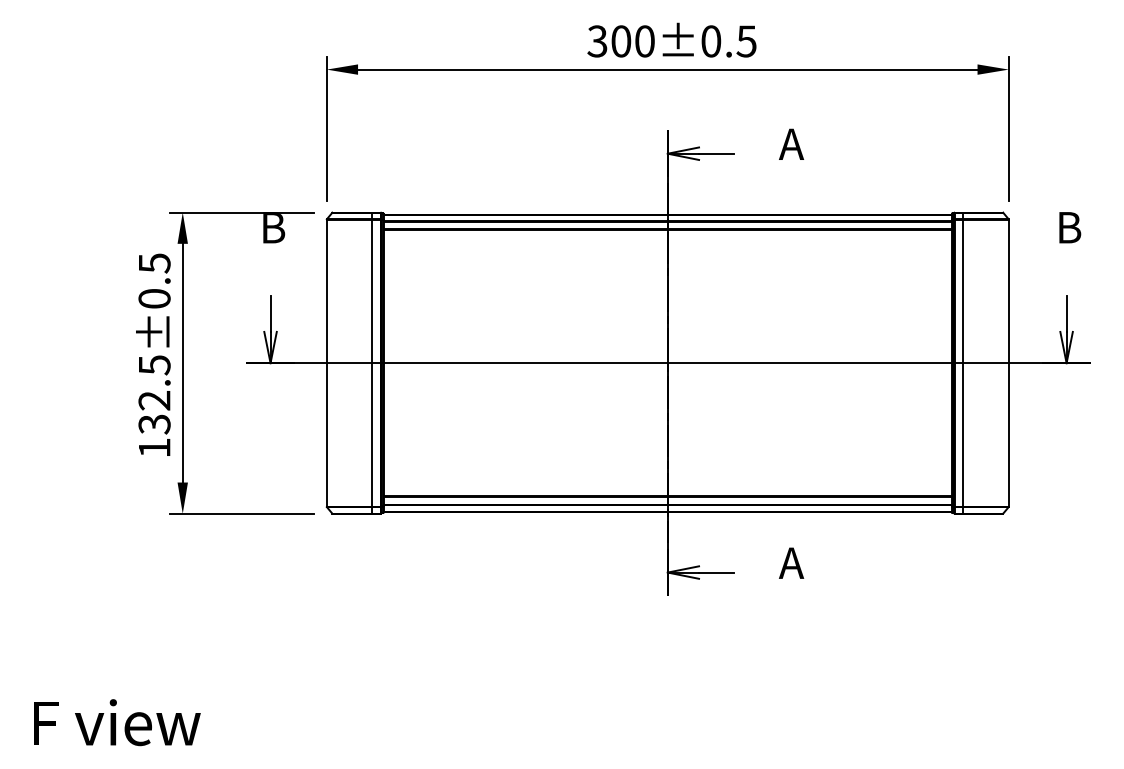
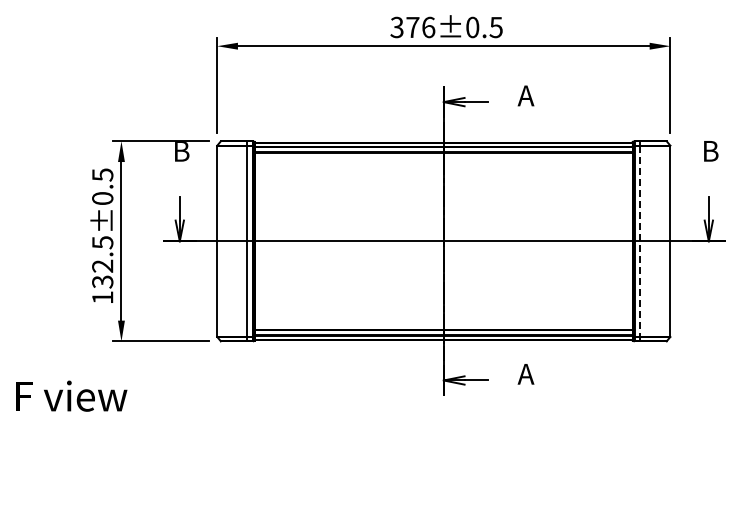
text: (632, 41) -> (420, 27), 300±0.5 -> 376±0.5
line: (963, 363) -> (640, 241), solid -> dashed
text: (116, 721) -> (71, 395), moved

